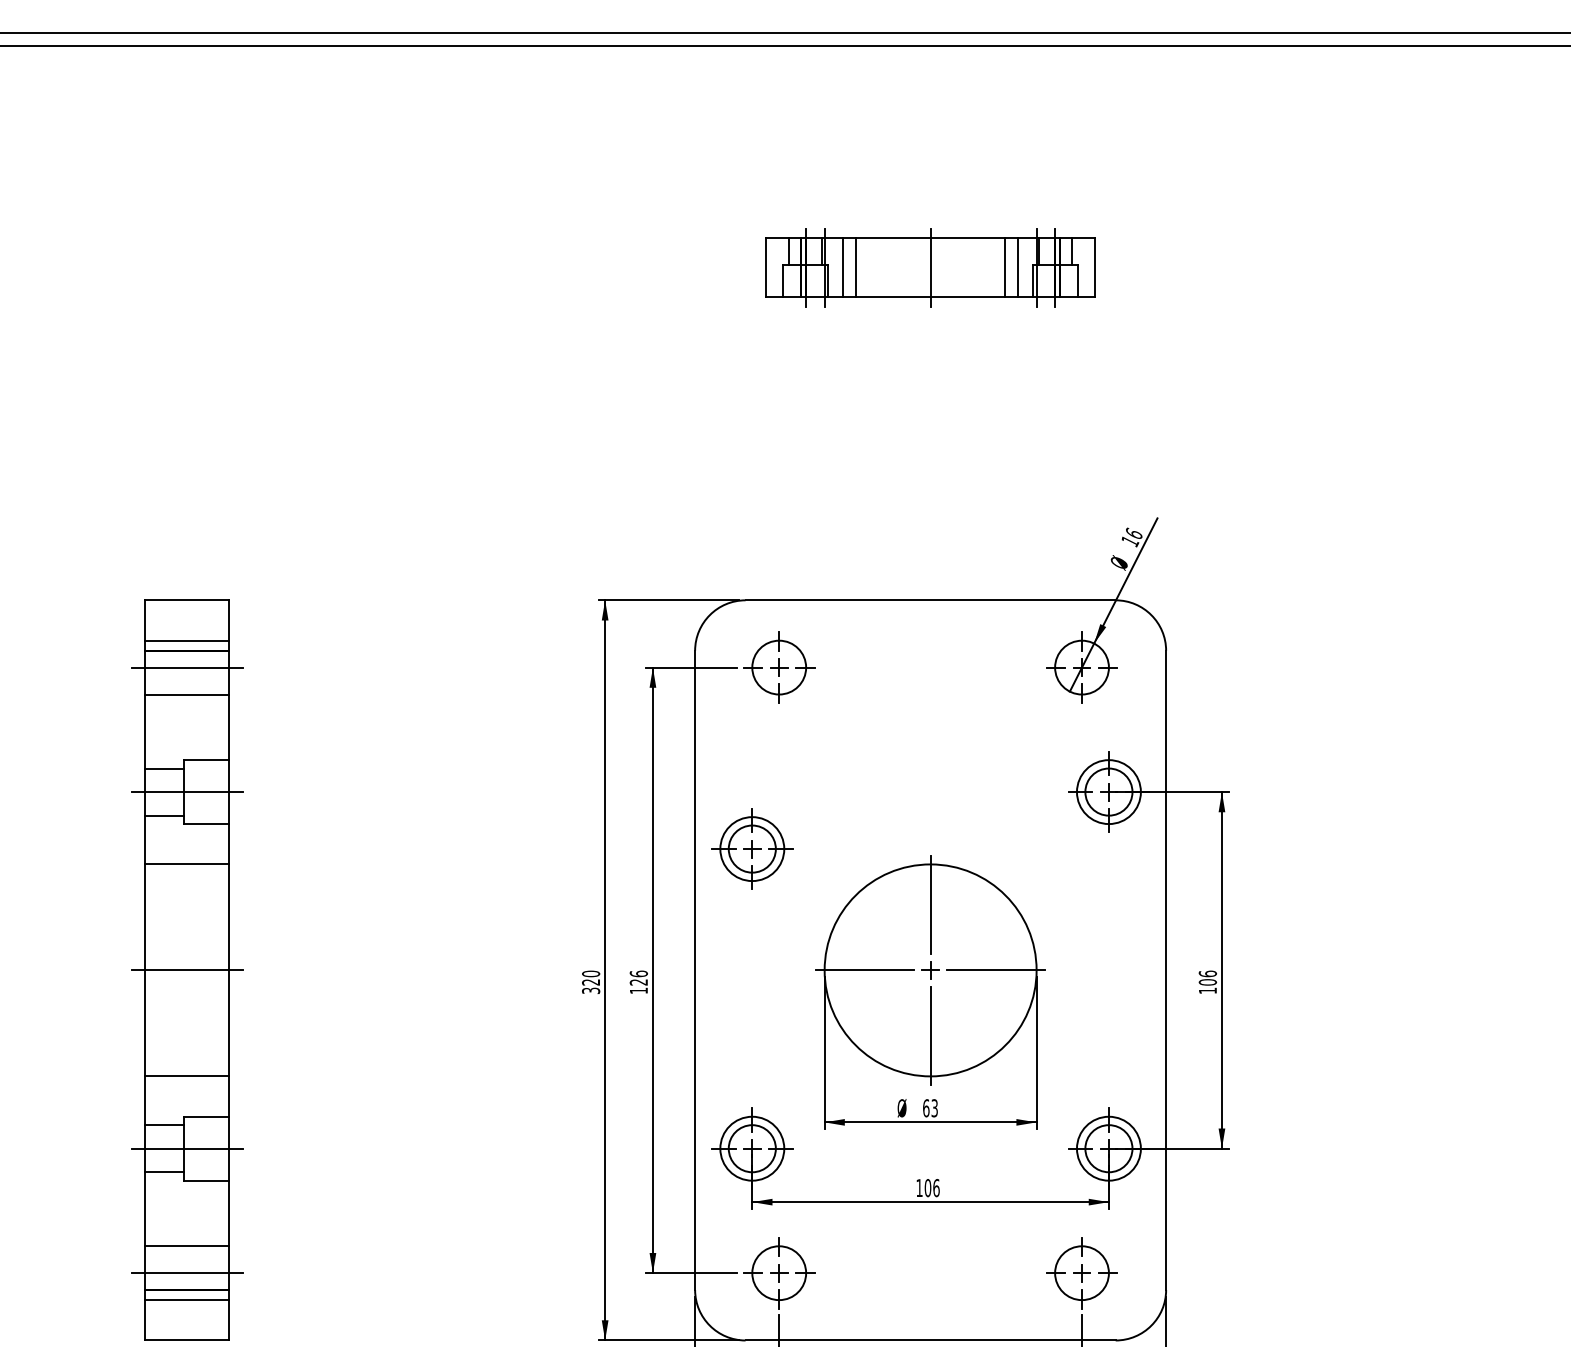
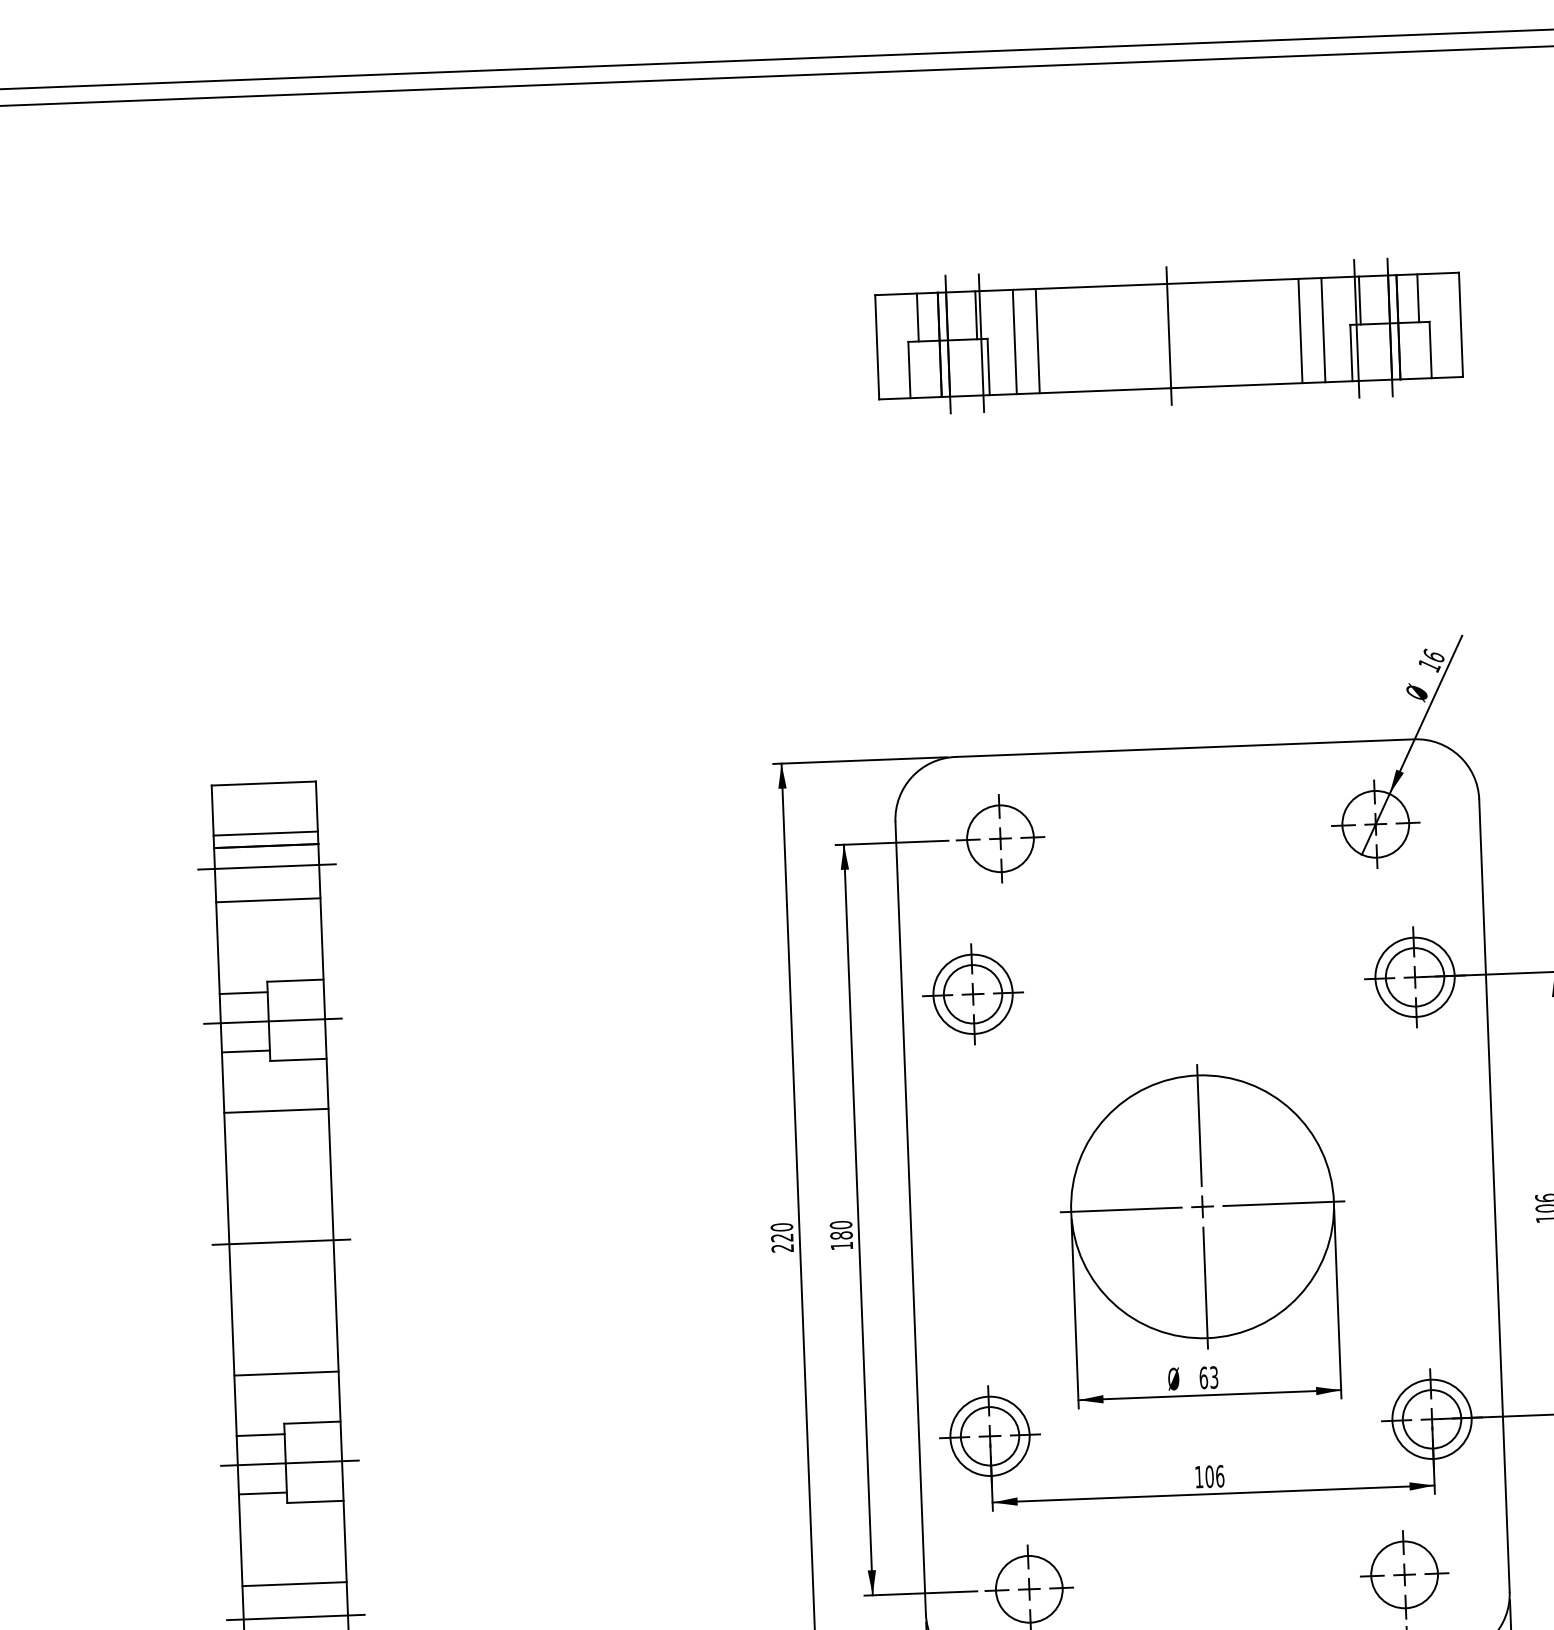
part: (930, 267) -> (1168, 335), size x1.43
part: (752, 848) -> (973, 993), moved
text: (638, 977) -> (840, 1229), 126 -> 180
text: (591, 990) -> (783, 1247), 320 -> 220

